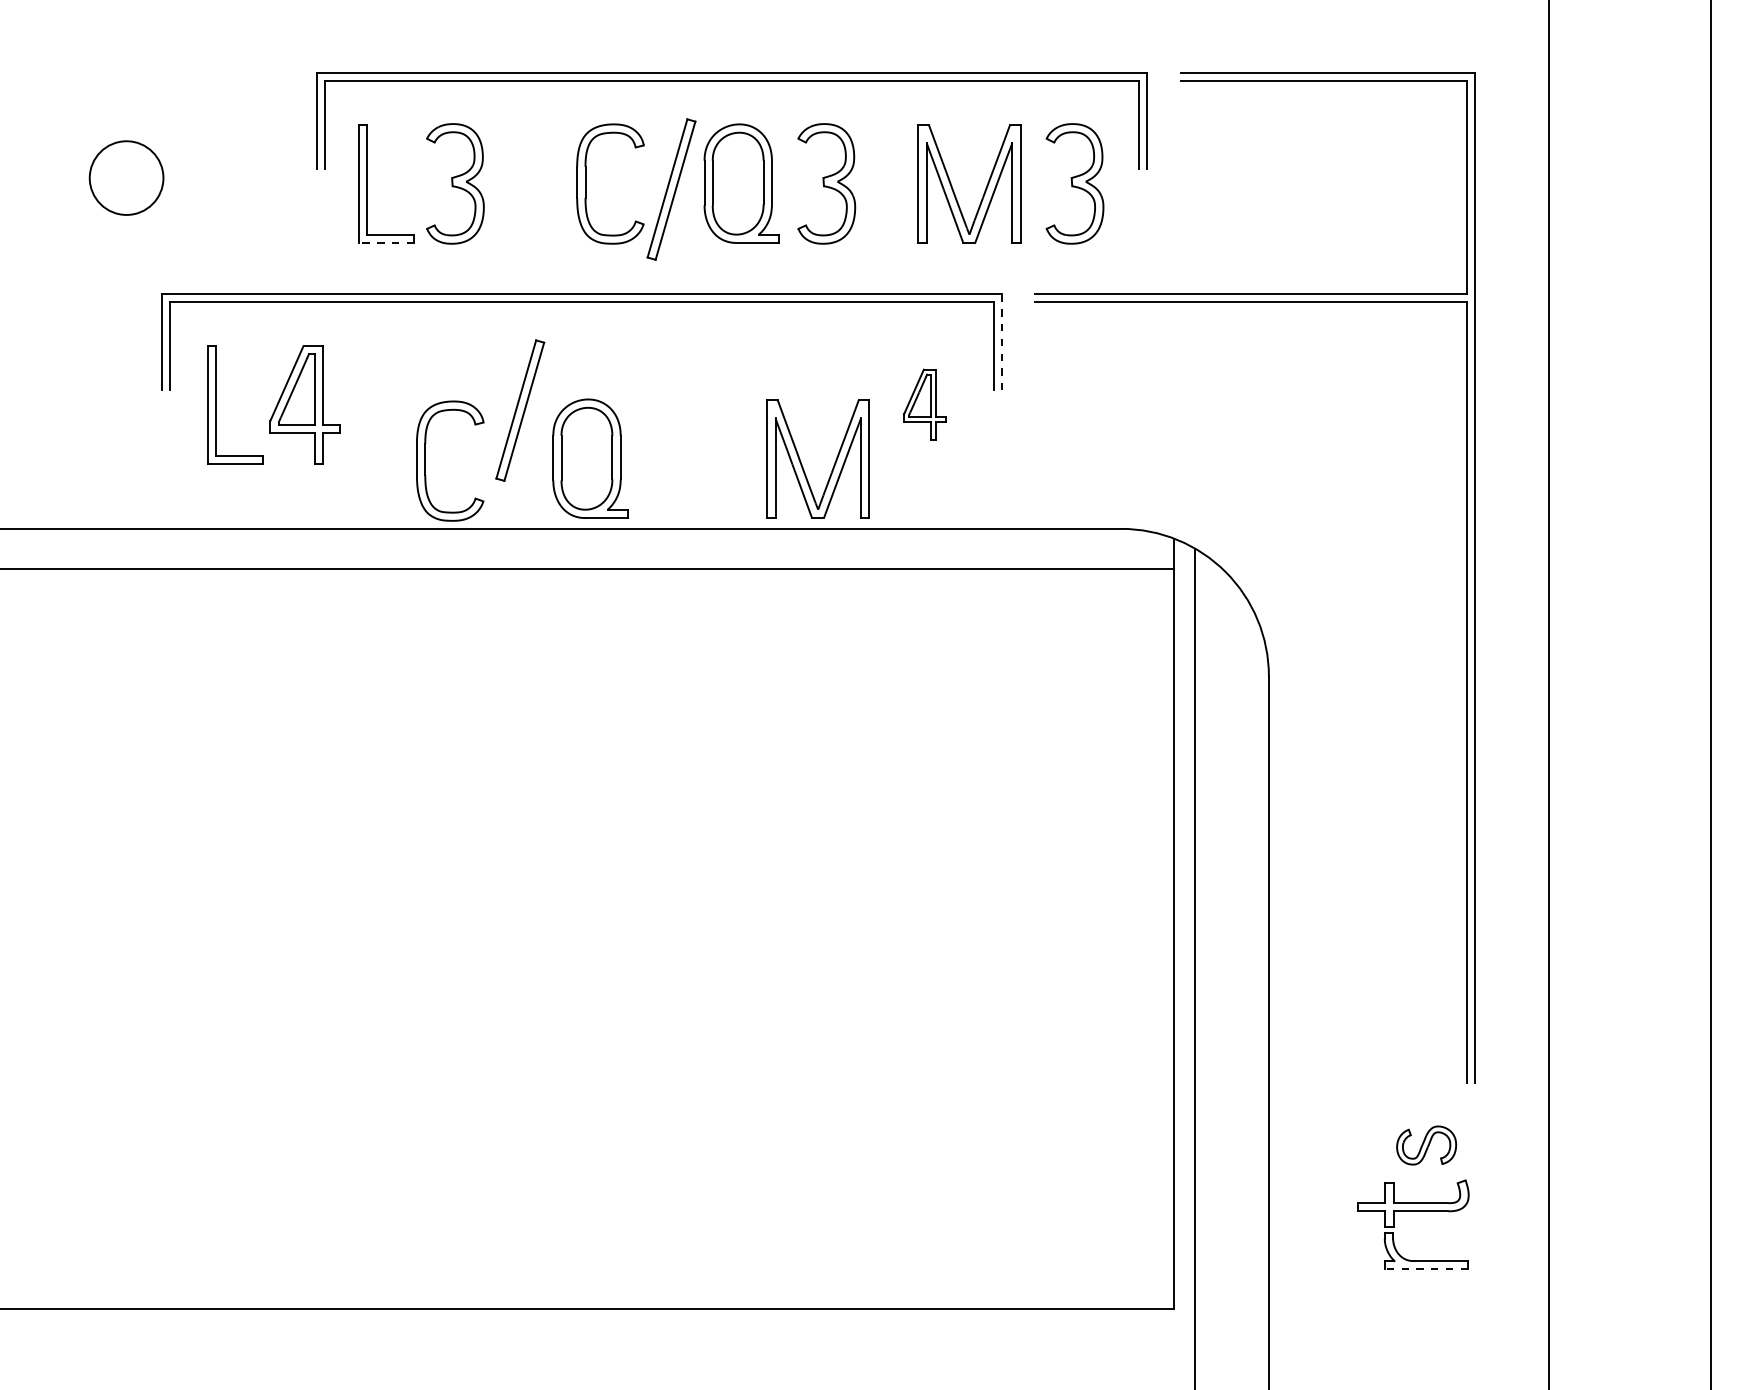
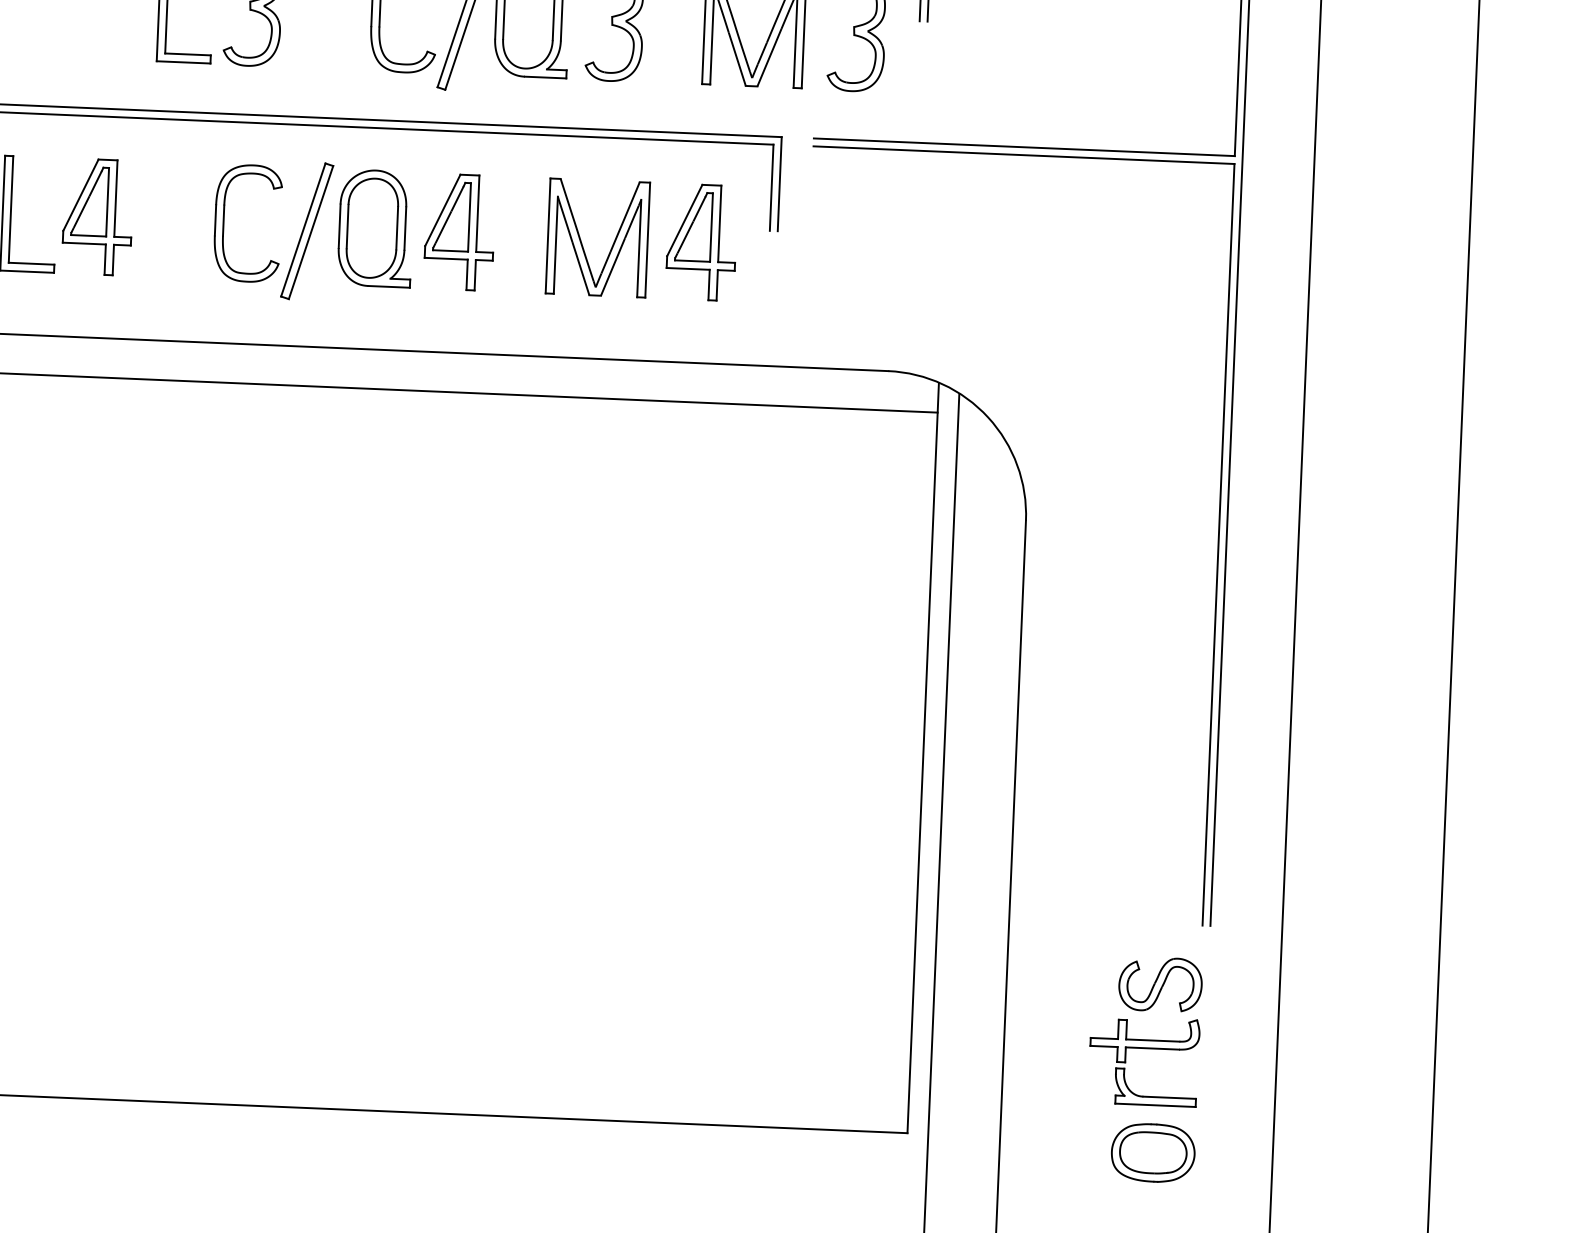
line: (386, 242) -> (183, 61), dashed -> solid
line: (1002, 341) -> (779, 183), dashed -> solid
part: (676, 404) -> (459, 231), added
part: (924, 404) -> (701, 241), size x1.67
part: (590, 458) -> (375, 228), moved
part: (425, 460) -> (223, 221), moved
part: (802, 464) -> (582, 242), moved
part: (1426, 1145) -> (1160, 984), size x1.43
line: (1426, 1269) -> (1155, 1105), dashed -> solid
part: (1426, 1318) -> (1153, 1153), added

